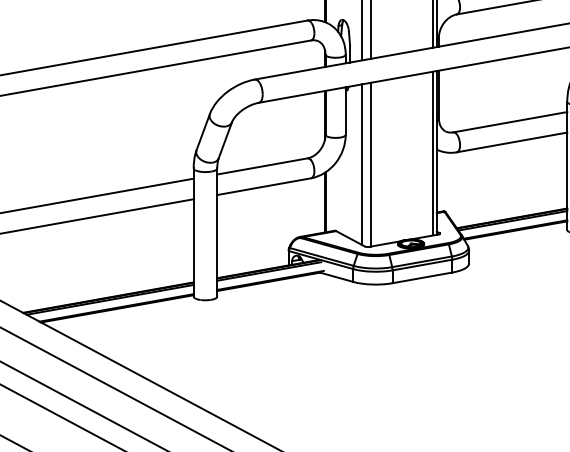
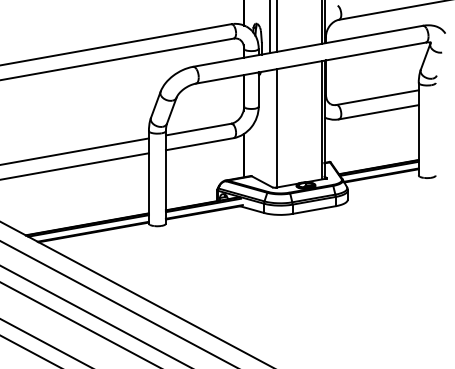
line: (362, 164) -> (270, 128), removed

